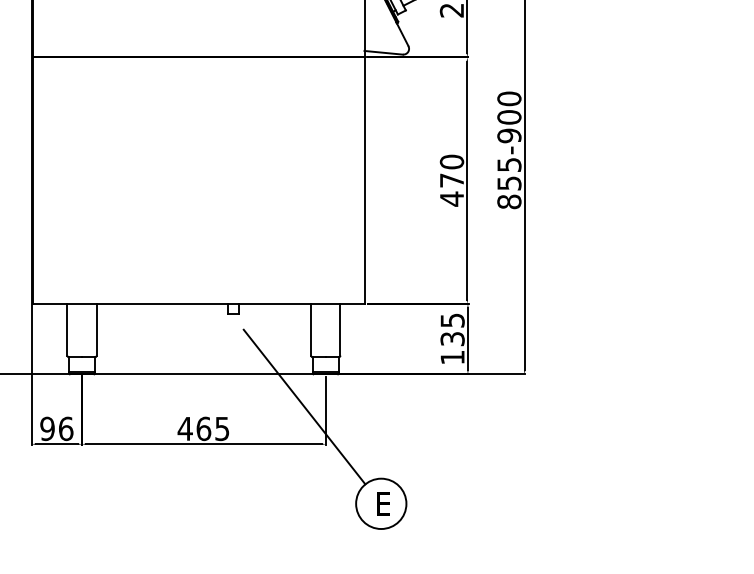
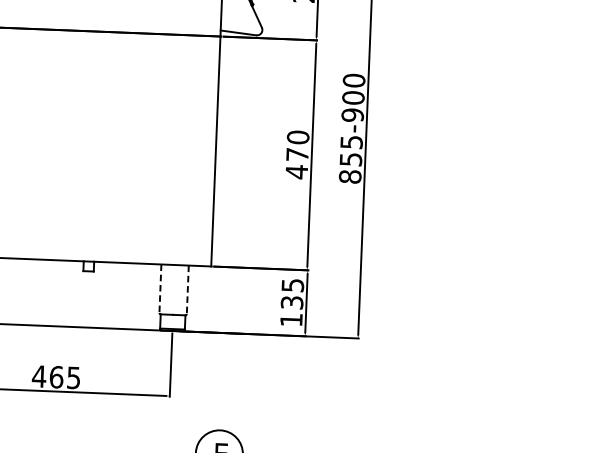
line: (311, 329) -> (160, 288), solid -> dashed
line: (340, 329) -> (187, 289), solid -> dashed
line: (304, 406) -> (151, 360), removed

